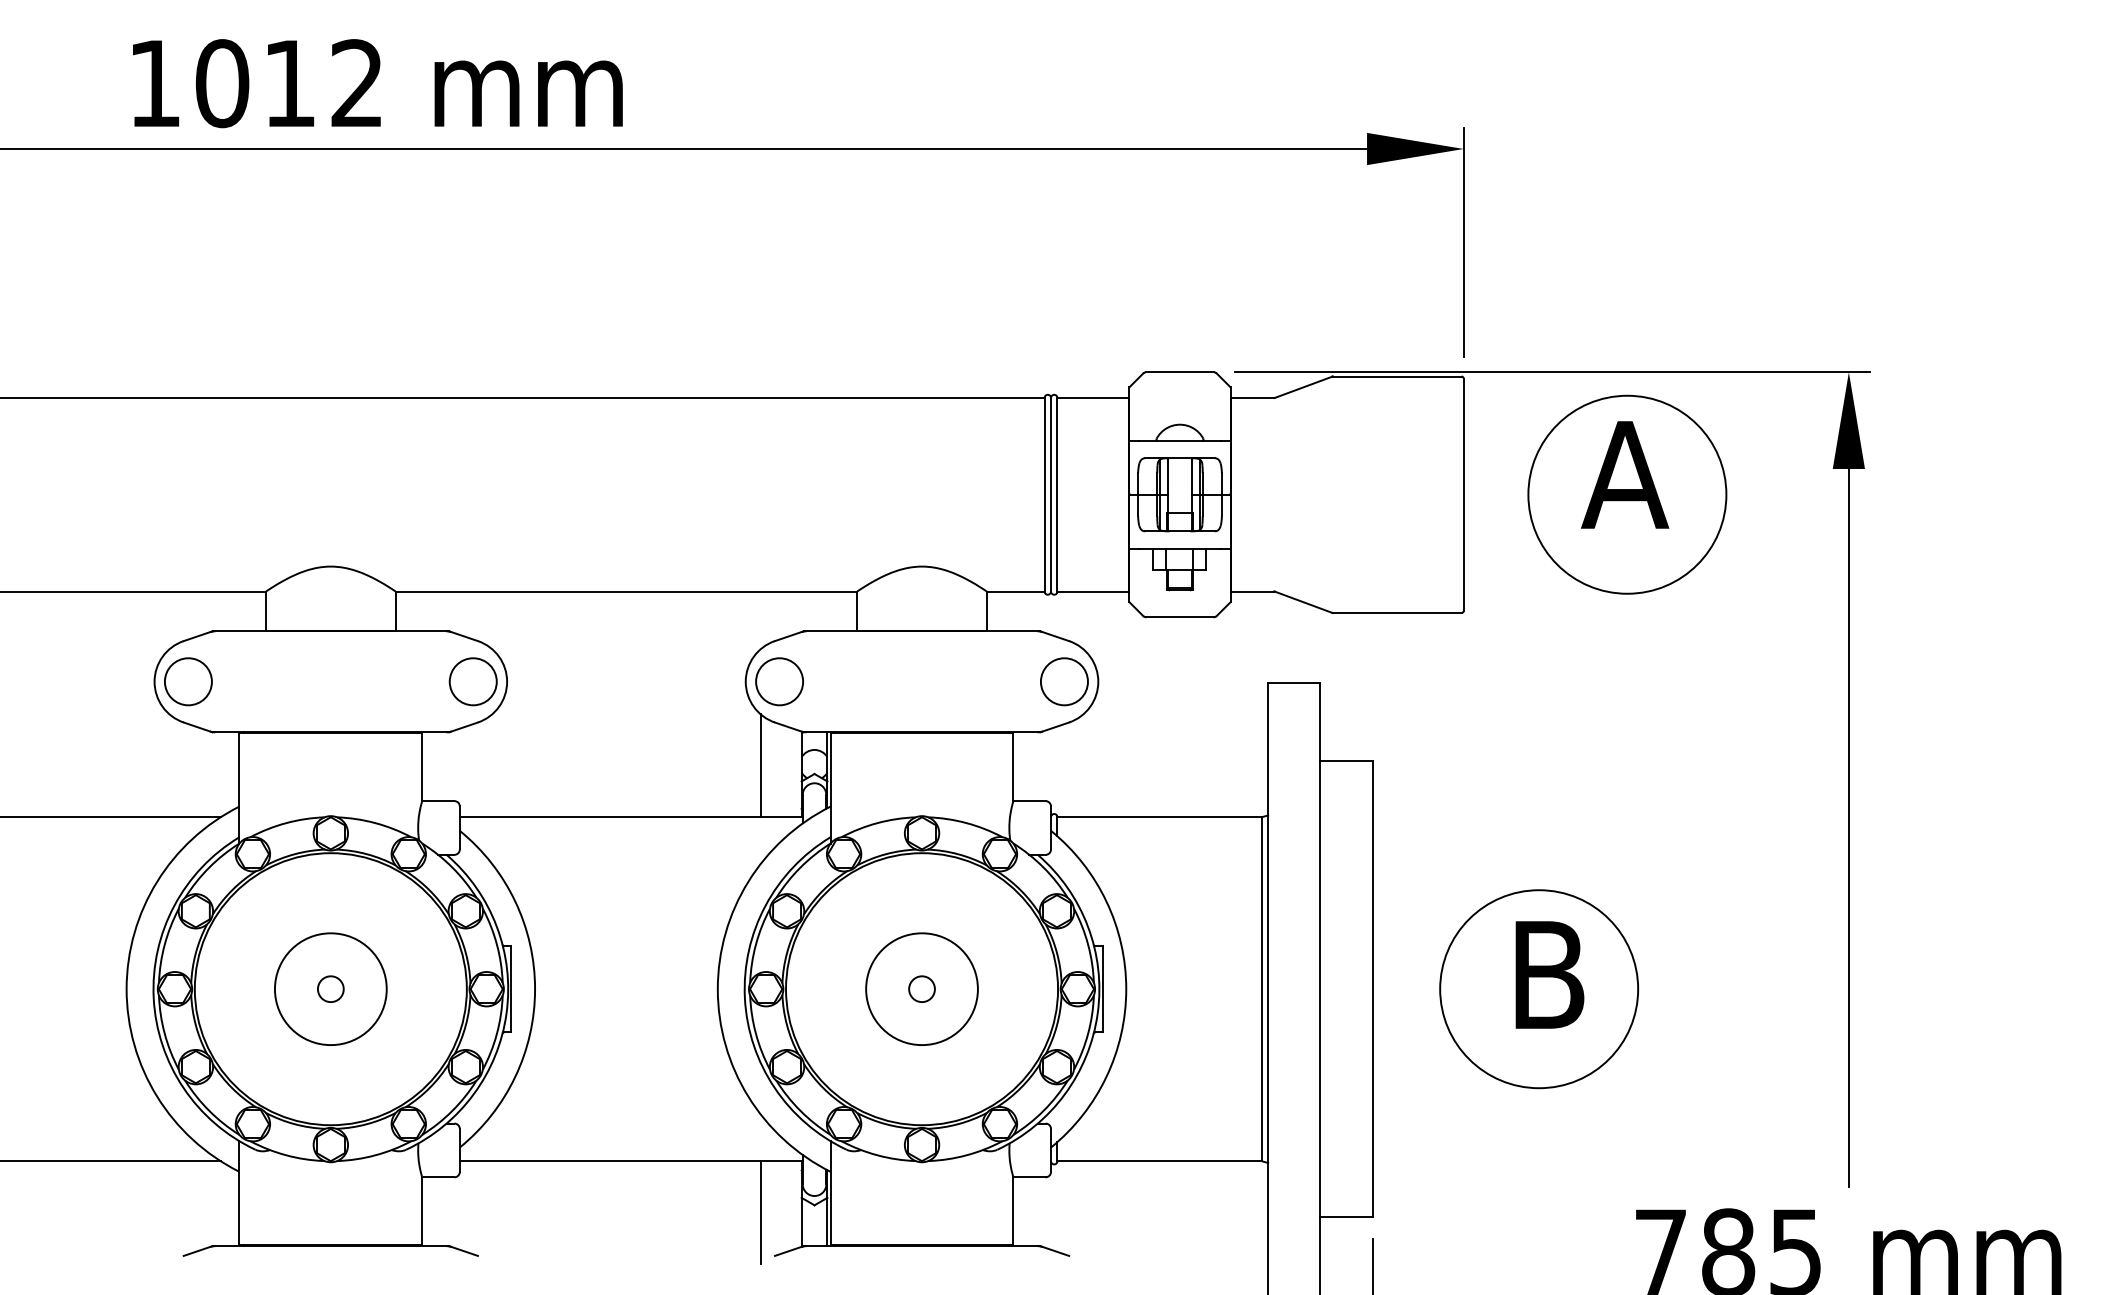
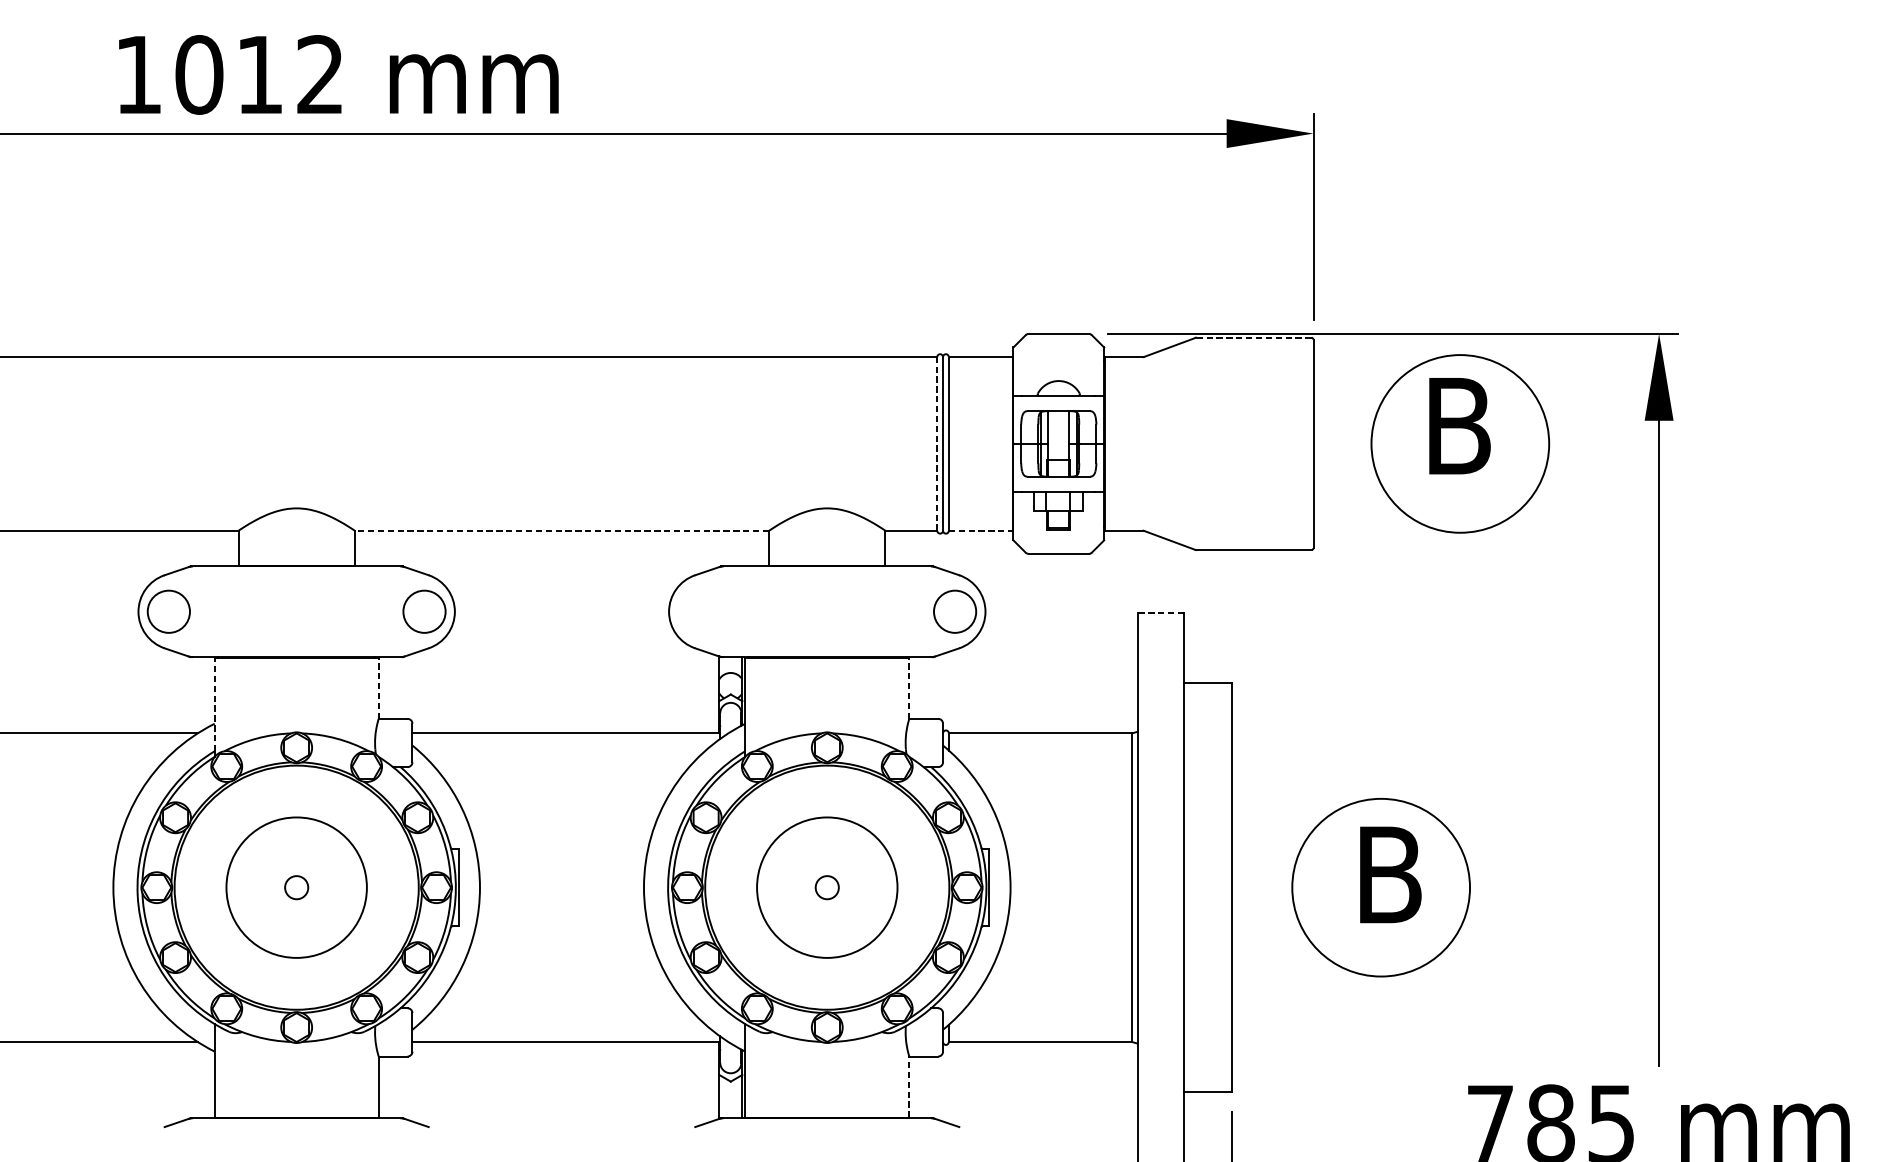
line: (1396, 376) -> (1253, 337), solid -> dashed
text: (1625, 474) -> (1458, 425), A -> B
line: (1044, 494) -> (937, 443), solid -> dashed
line: (626, 591) -> (562, 530), solid -> dashed
line: (1093, 591) -> (981, 530), solid -> dashed
circle: (779, 681) -> (699, 611), removed
line: (1293, 682) -> (1160, 612), solid -> dashed
line: (760, 765) -> (682, 686), removed
line: (422, 766) -> (378, 687), solid -> dashed
line: (1013, 766) -> (909, 687), solid -> dashed
line: (239, 784) -> (214, 703), solid -> dashed
circle: (330, 989) -> (296, 887), size x1.4
circle: (921, 989) -> (826, 887), size x1.4
line: (1013, 1210) -> (909, 1086), solid -> dashed
line: (760, 1212) -> (682, 1088), removed

